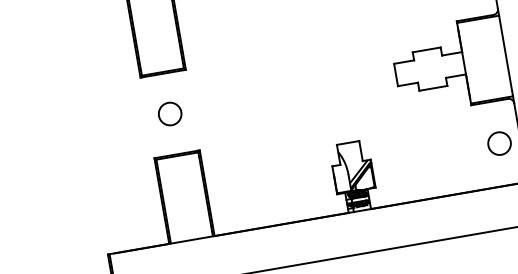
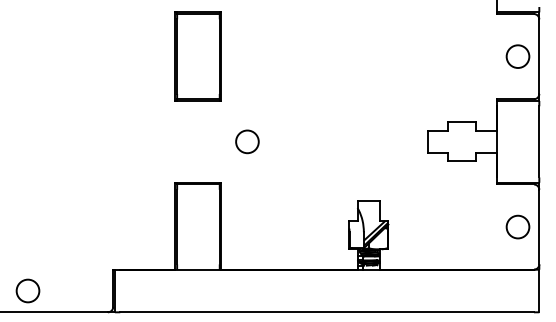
circle: (170, 113) -> (247, 141), moved

